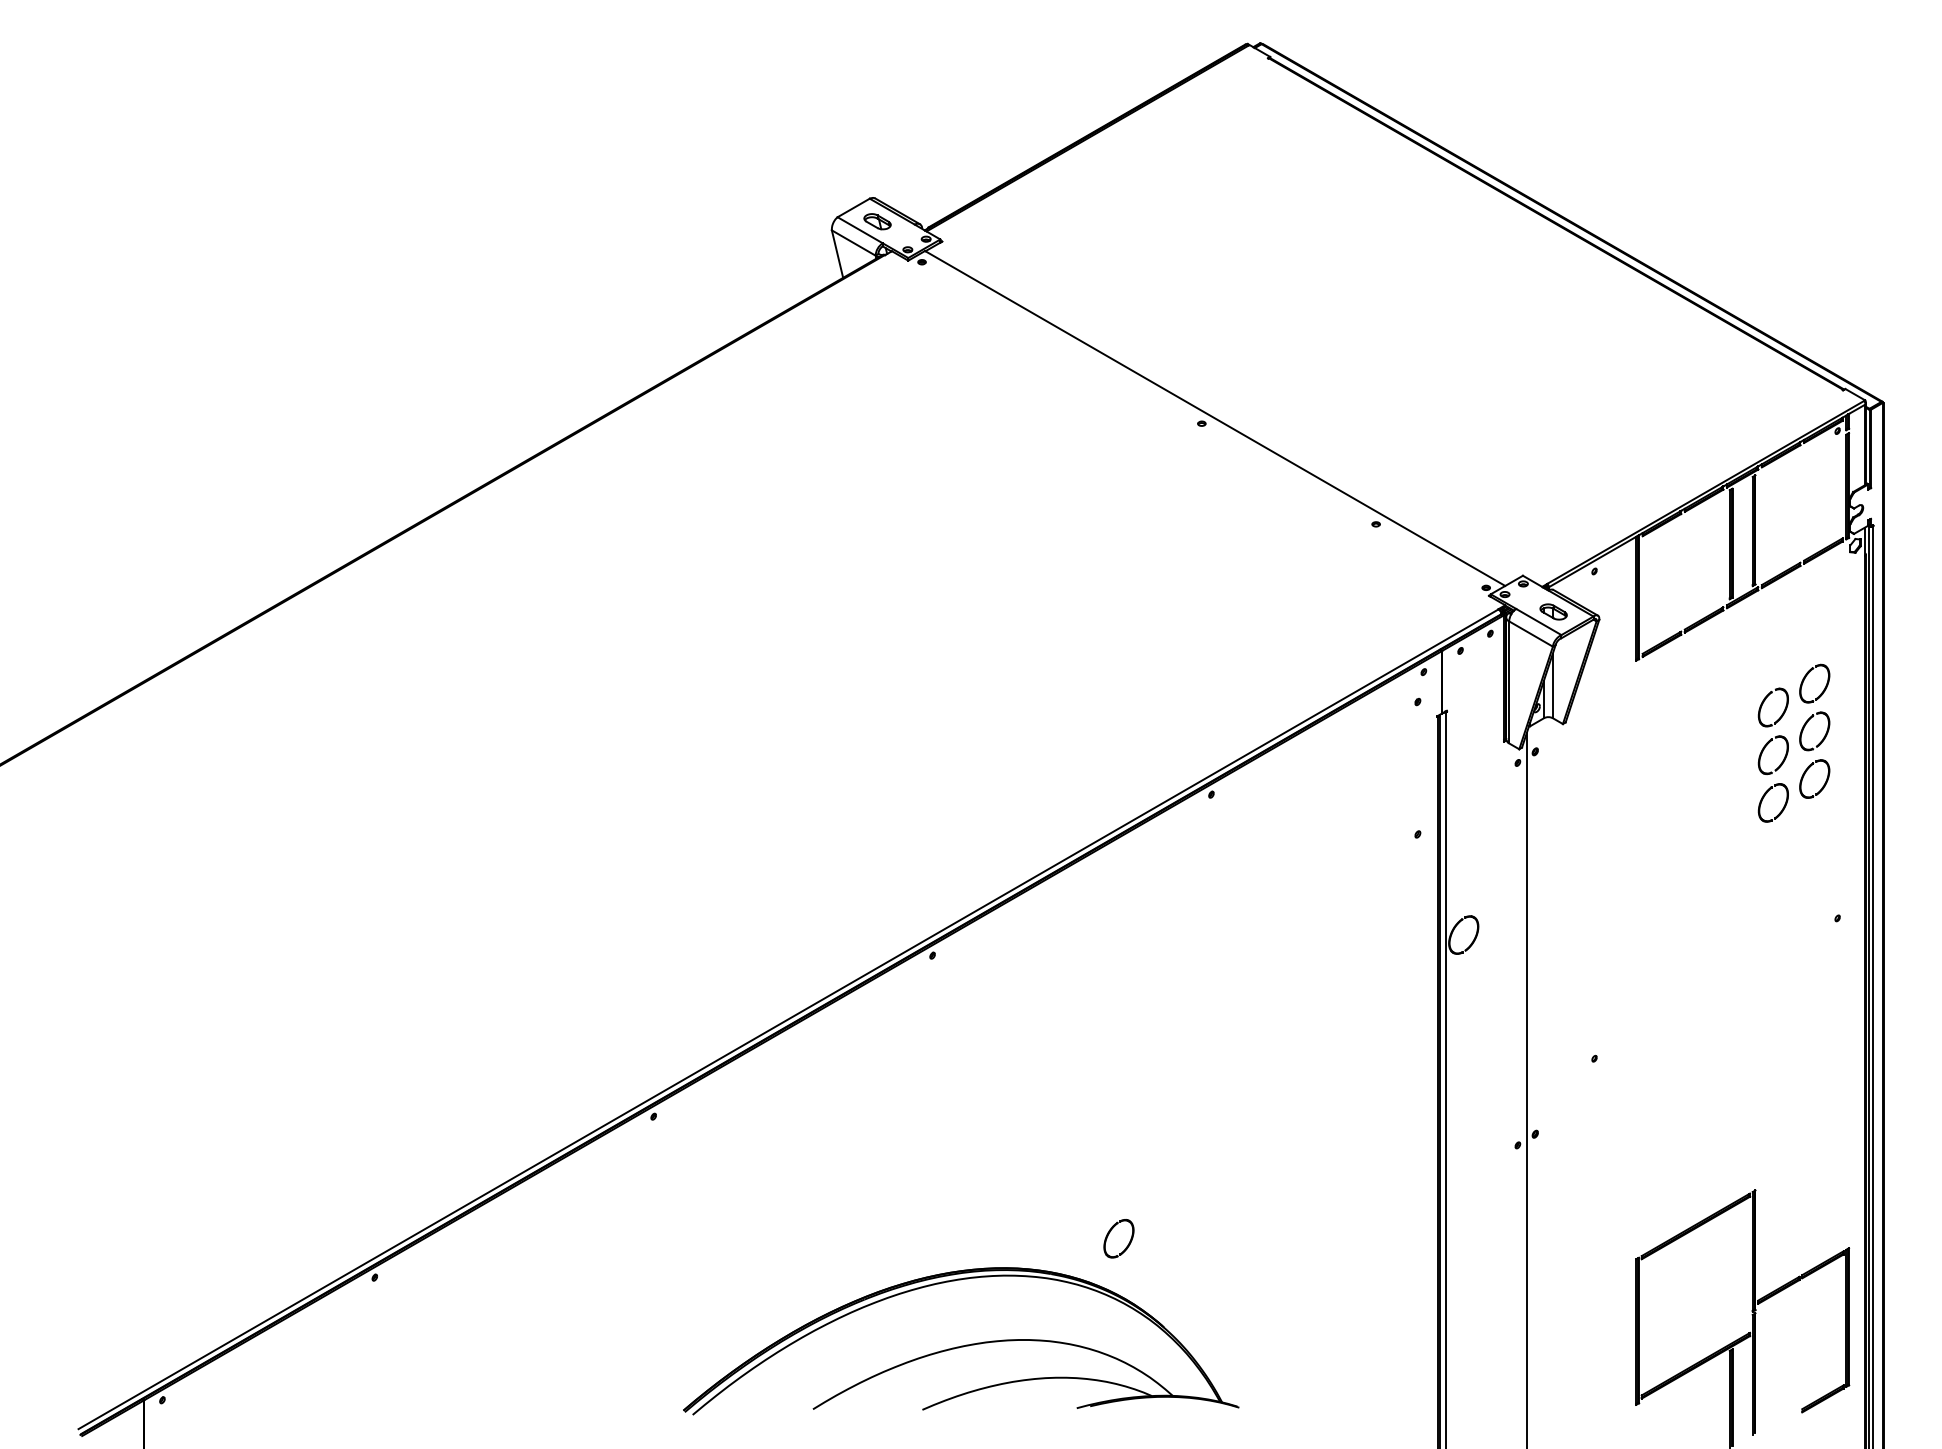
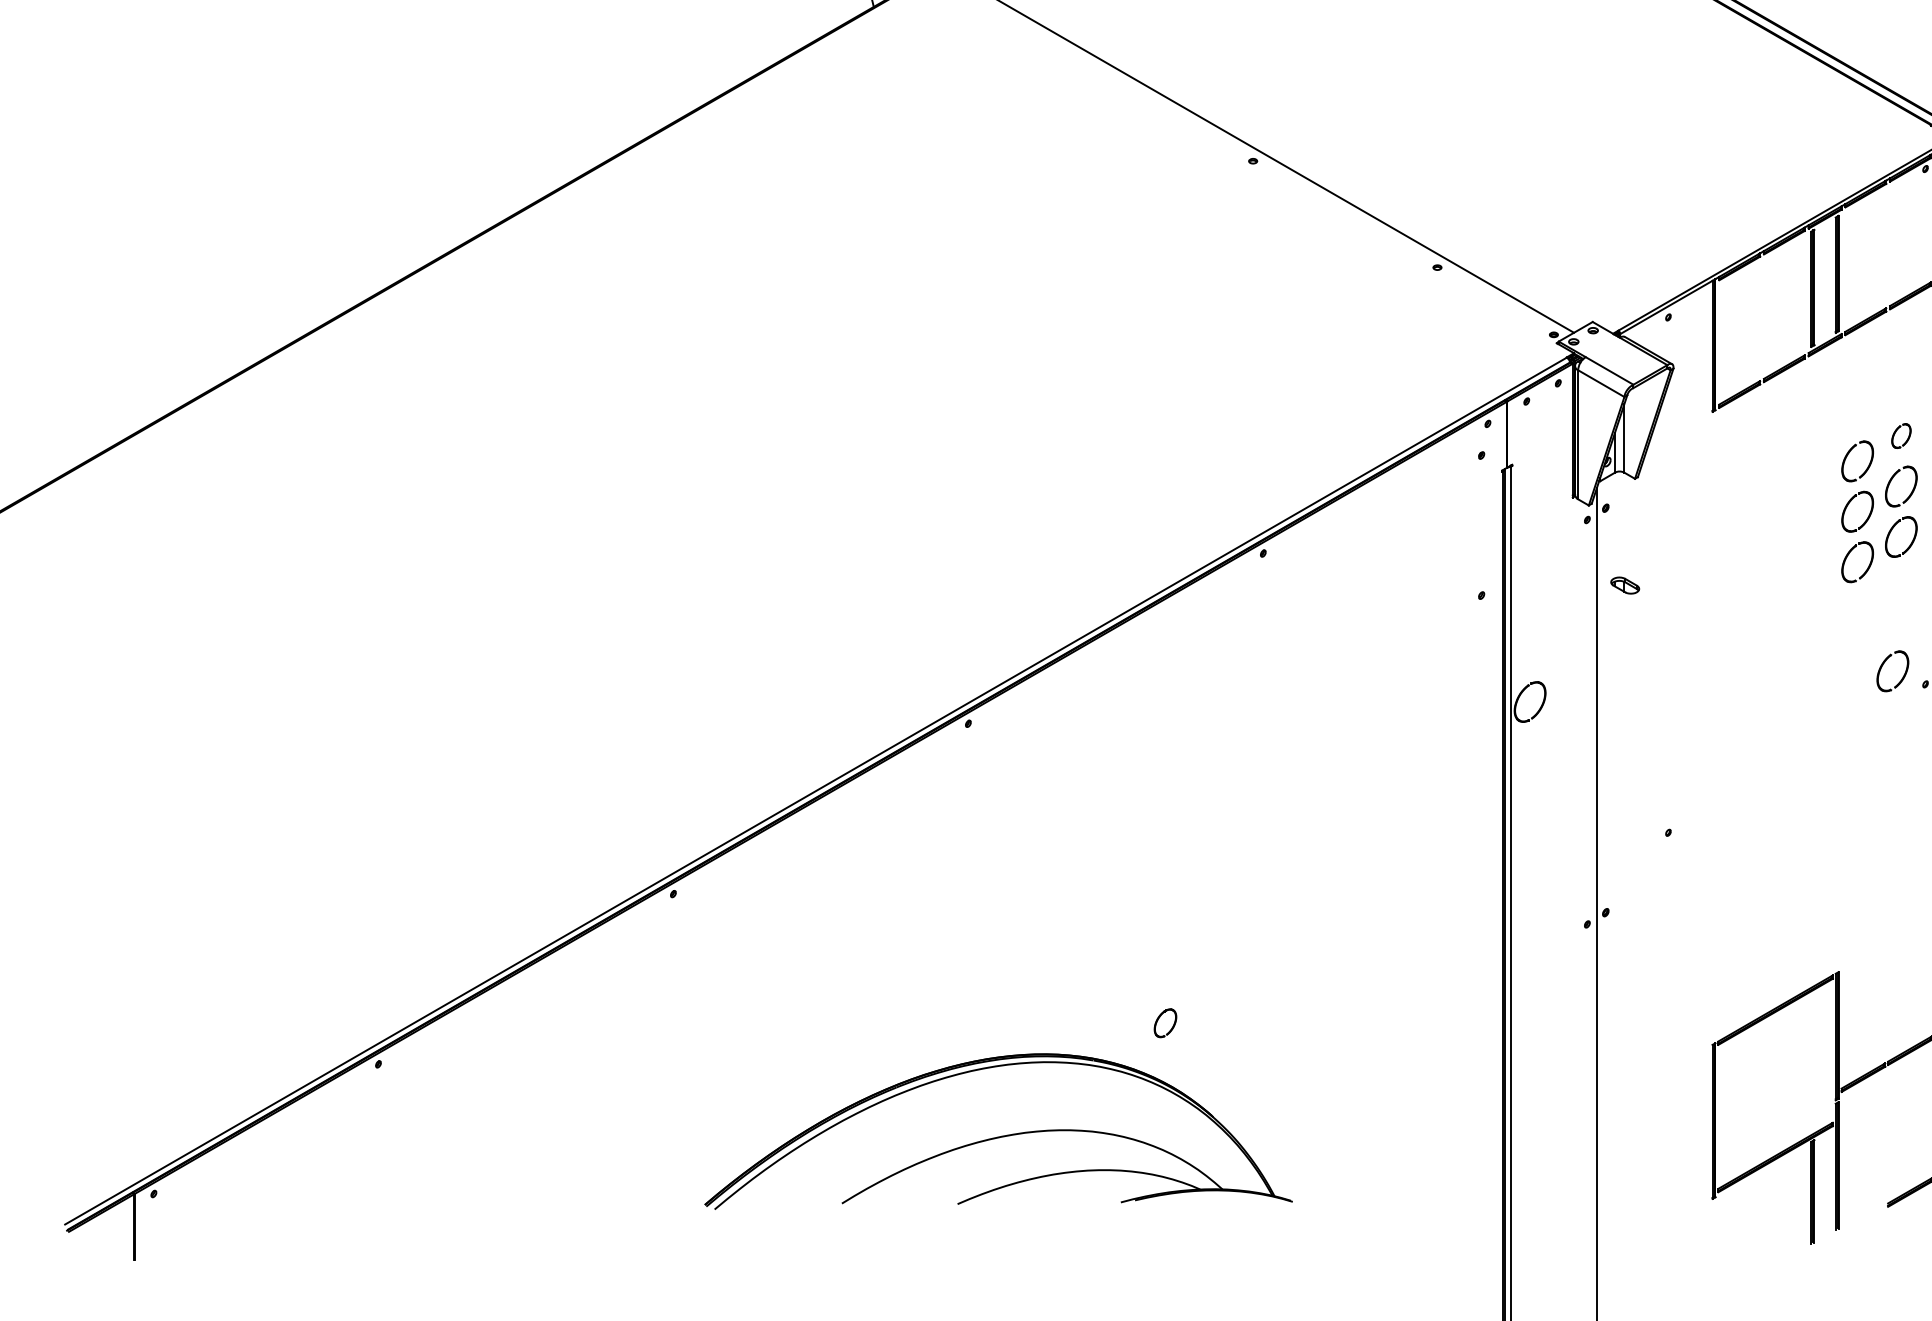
part: (1553, 611) -> (1625, 585), moved
part: (1814, 683) -> (1901, 435), size x0.6
part: (1806, 905) -> (1892, 670), added
part: (1118, 1238) -> (1164, 1022), size x0.7

